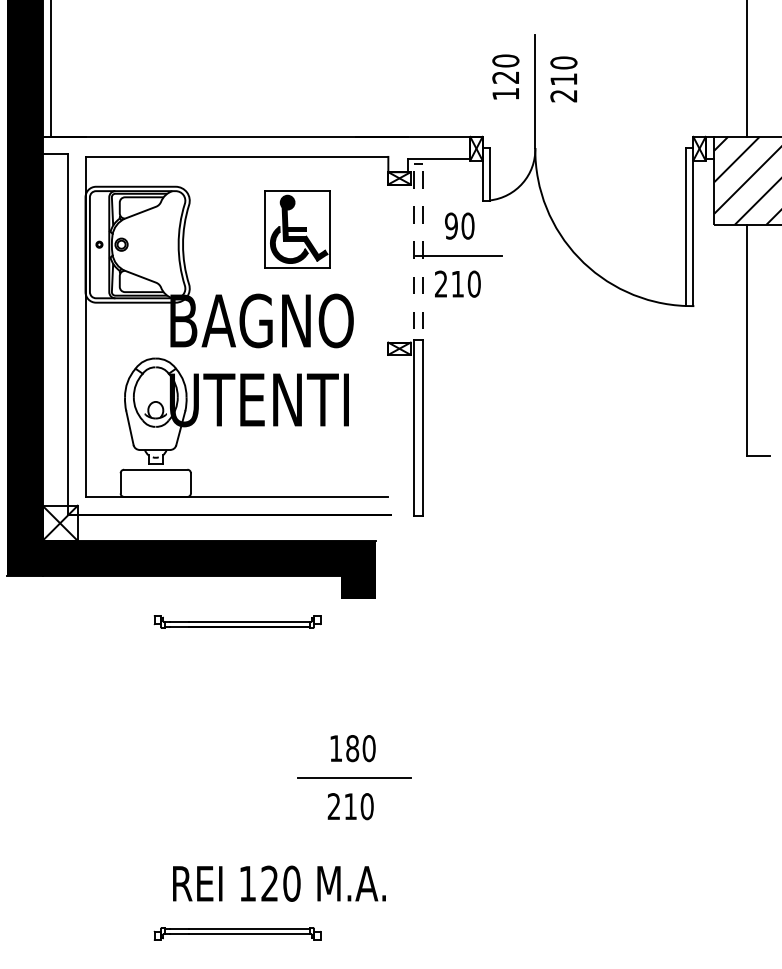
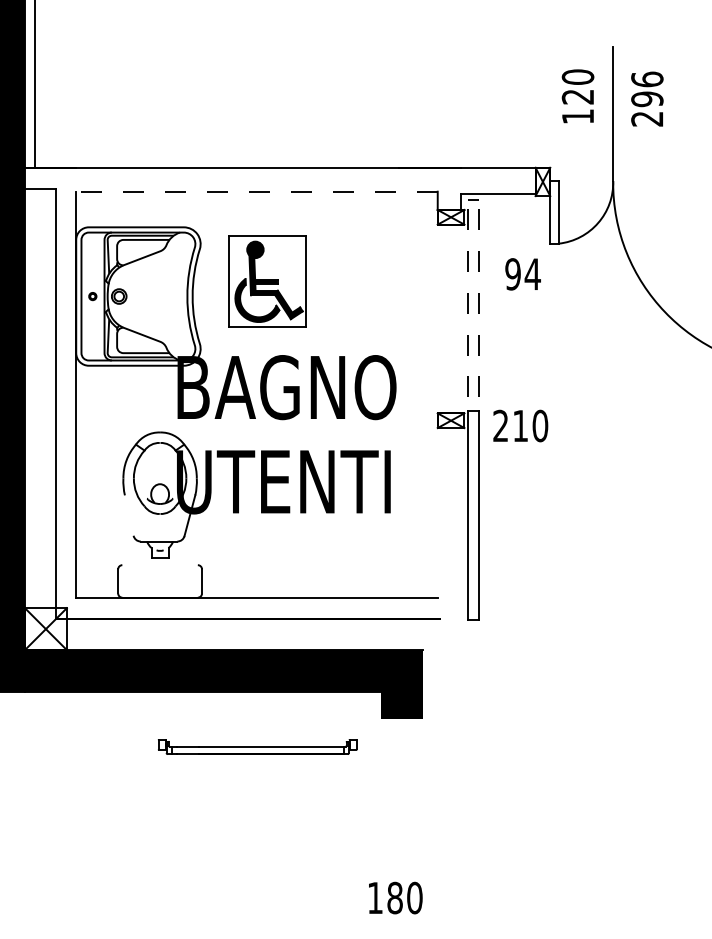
text: (563, 71) -> (646, 89), 210 -> 296
line: (236, 156) -> (256, 191), solid -> dashed
text: (467, 225) -> (532, 273), 90 -> 94
part: (297, 229) -> (267, 281), moved
line: (458, 255) -> (521, 309), removed
text: (457, 283) -> (520, 425), moved
line: (129, 428) -> (128, 515), removed
line: (155, 469) -> (159, 564), removed
line: (354, 778) -> (397, 933), removed

